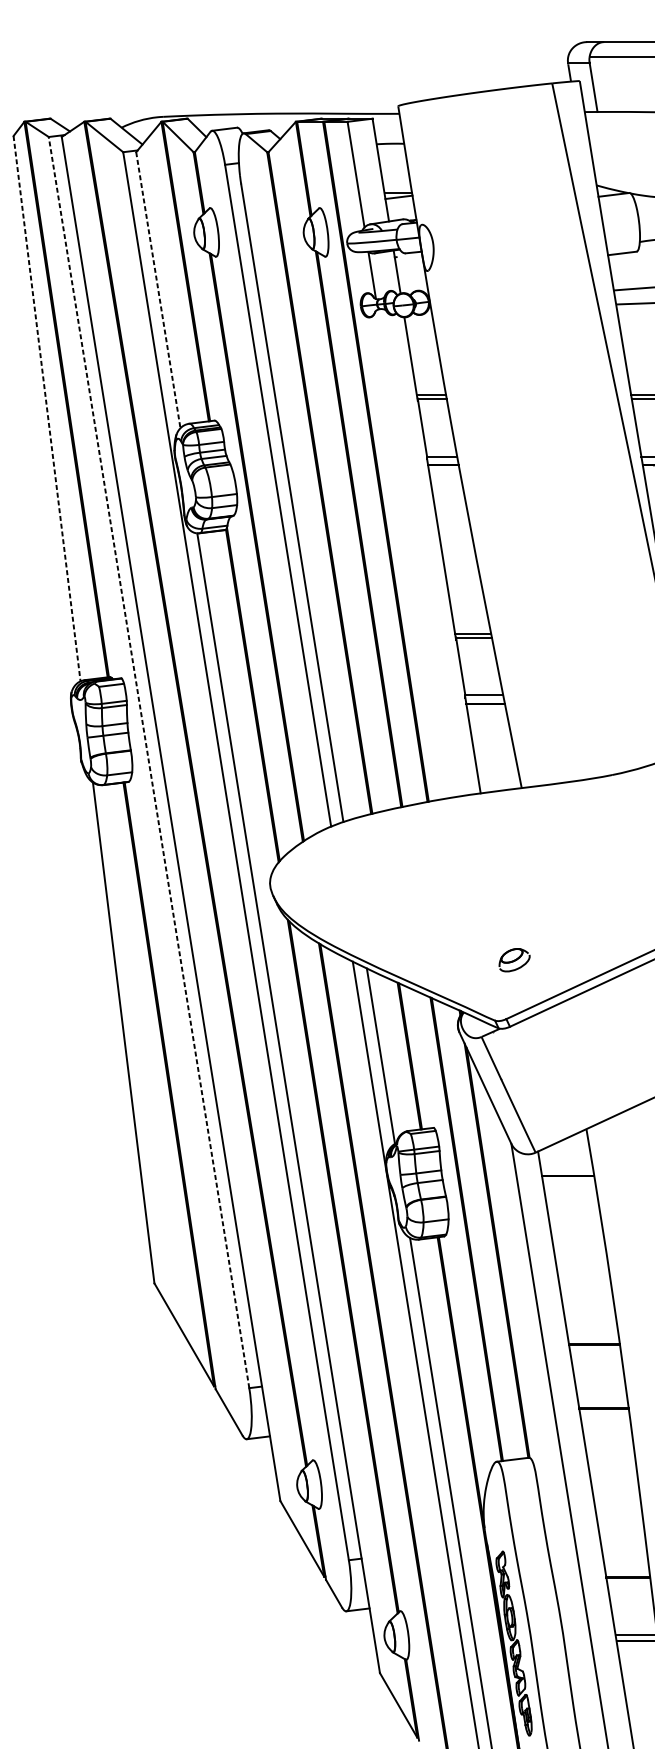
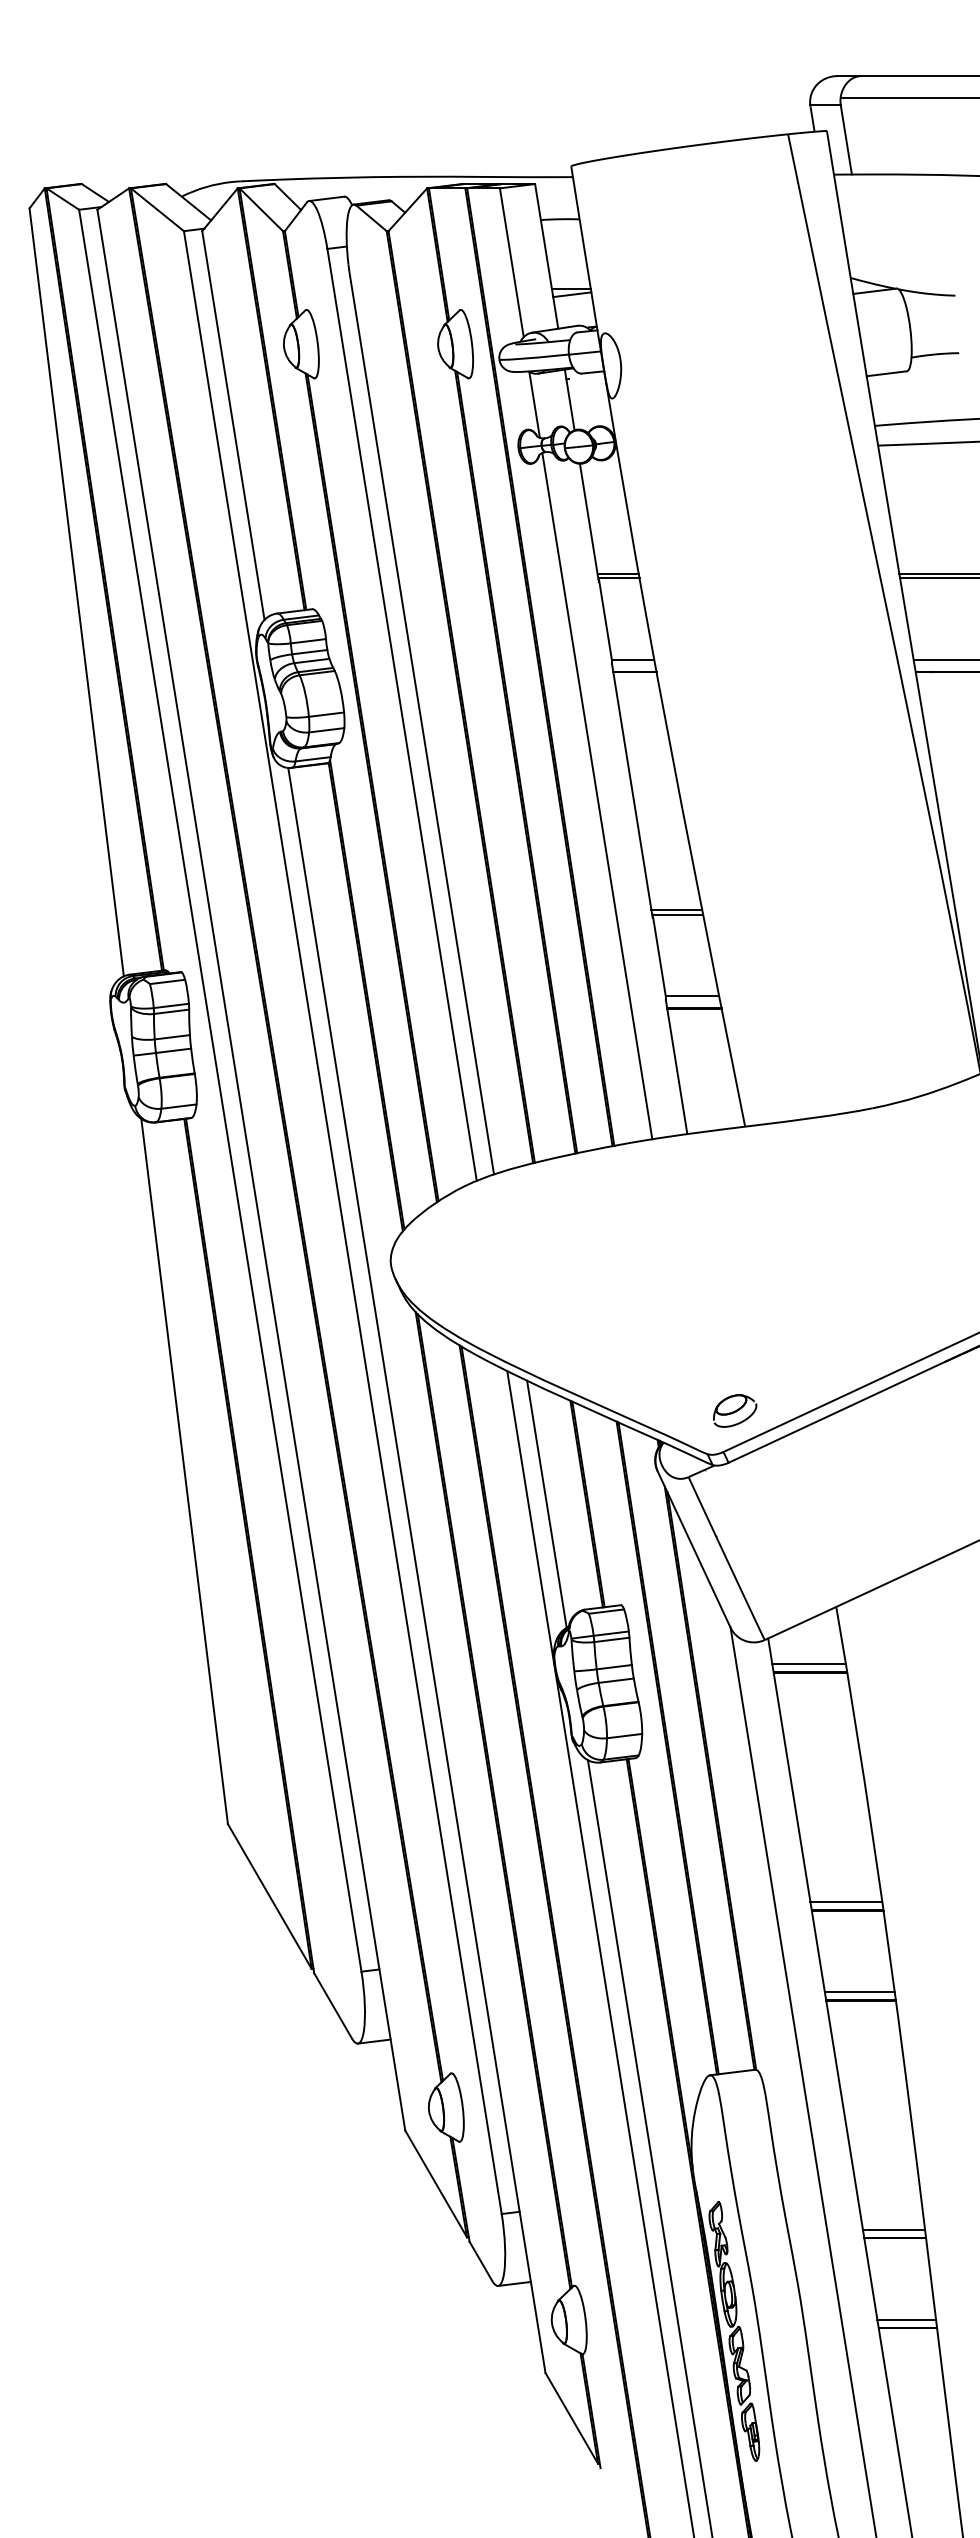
line: (158, 290) -> (233, 425), dashed -> solid
line: (46, 408) -> (76, 592), dashed -> solid
line: (416, 553) -> (597, 796), added
line: (149, 762) -> (220, 1090), dashed -> solid
part: (514, 959) -> (735, 1410), moved
line: (566, 1170) -> (808, 1664), added
line: (593, 1339) -> (846, 1902), added
line: (602, 1402) -> (859, 1992), added
line: (627, 1571) -> (893, 2229), added

